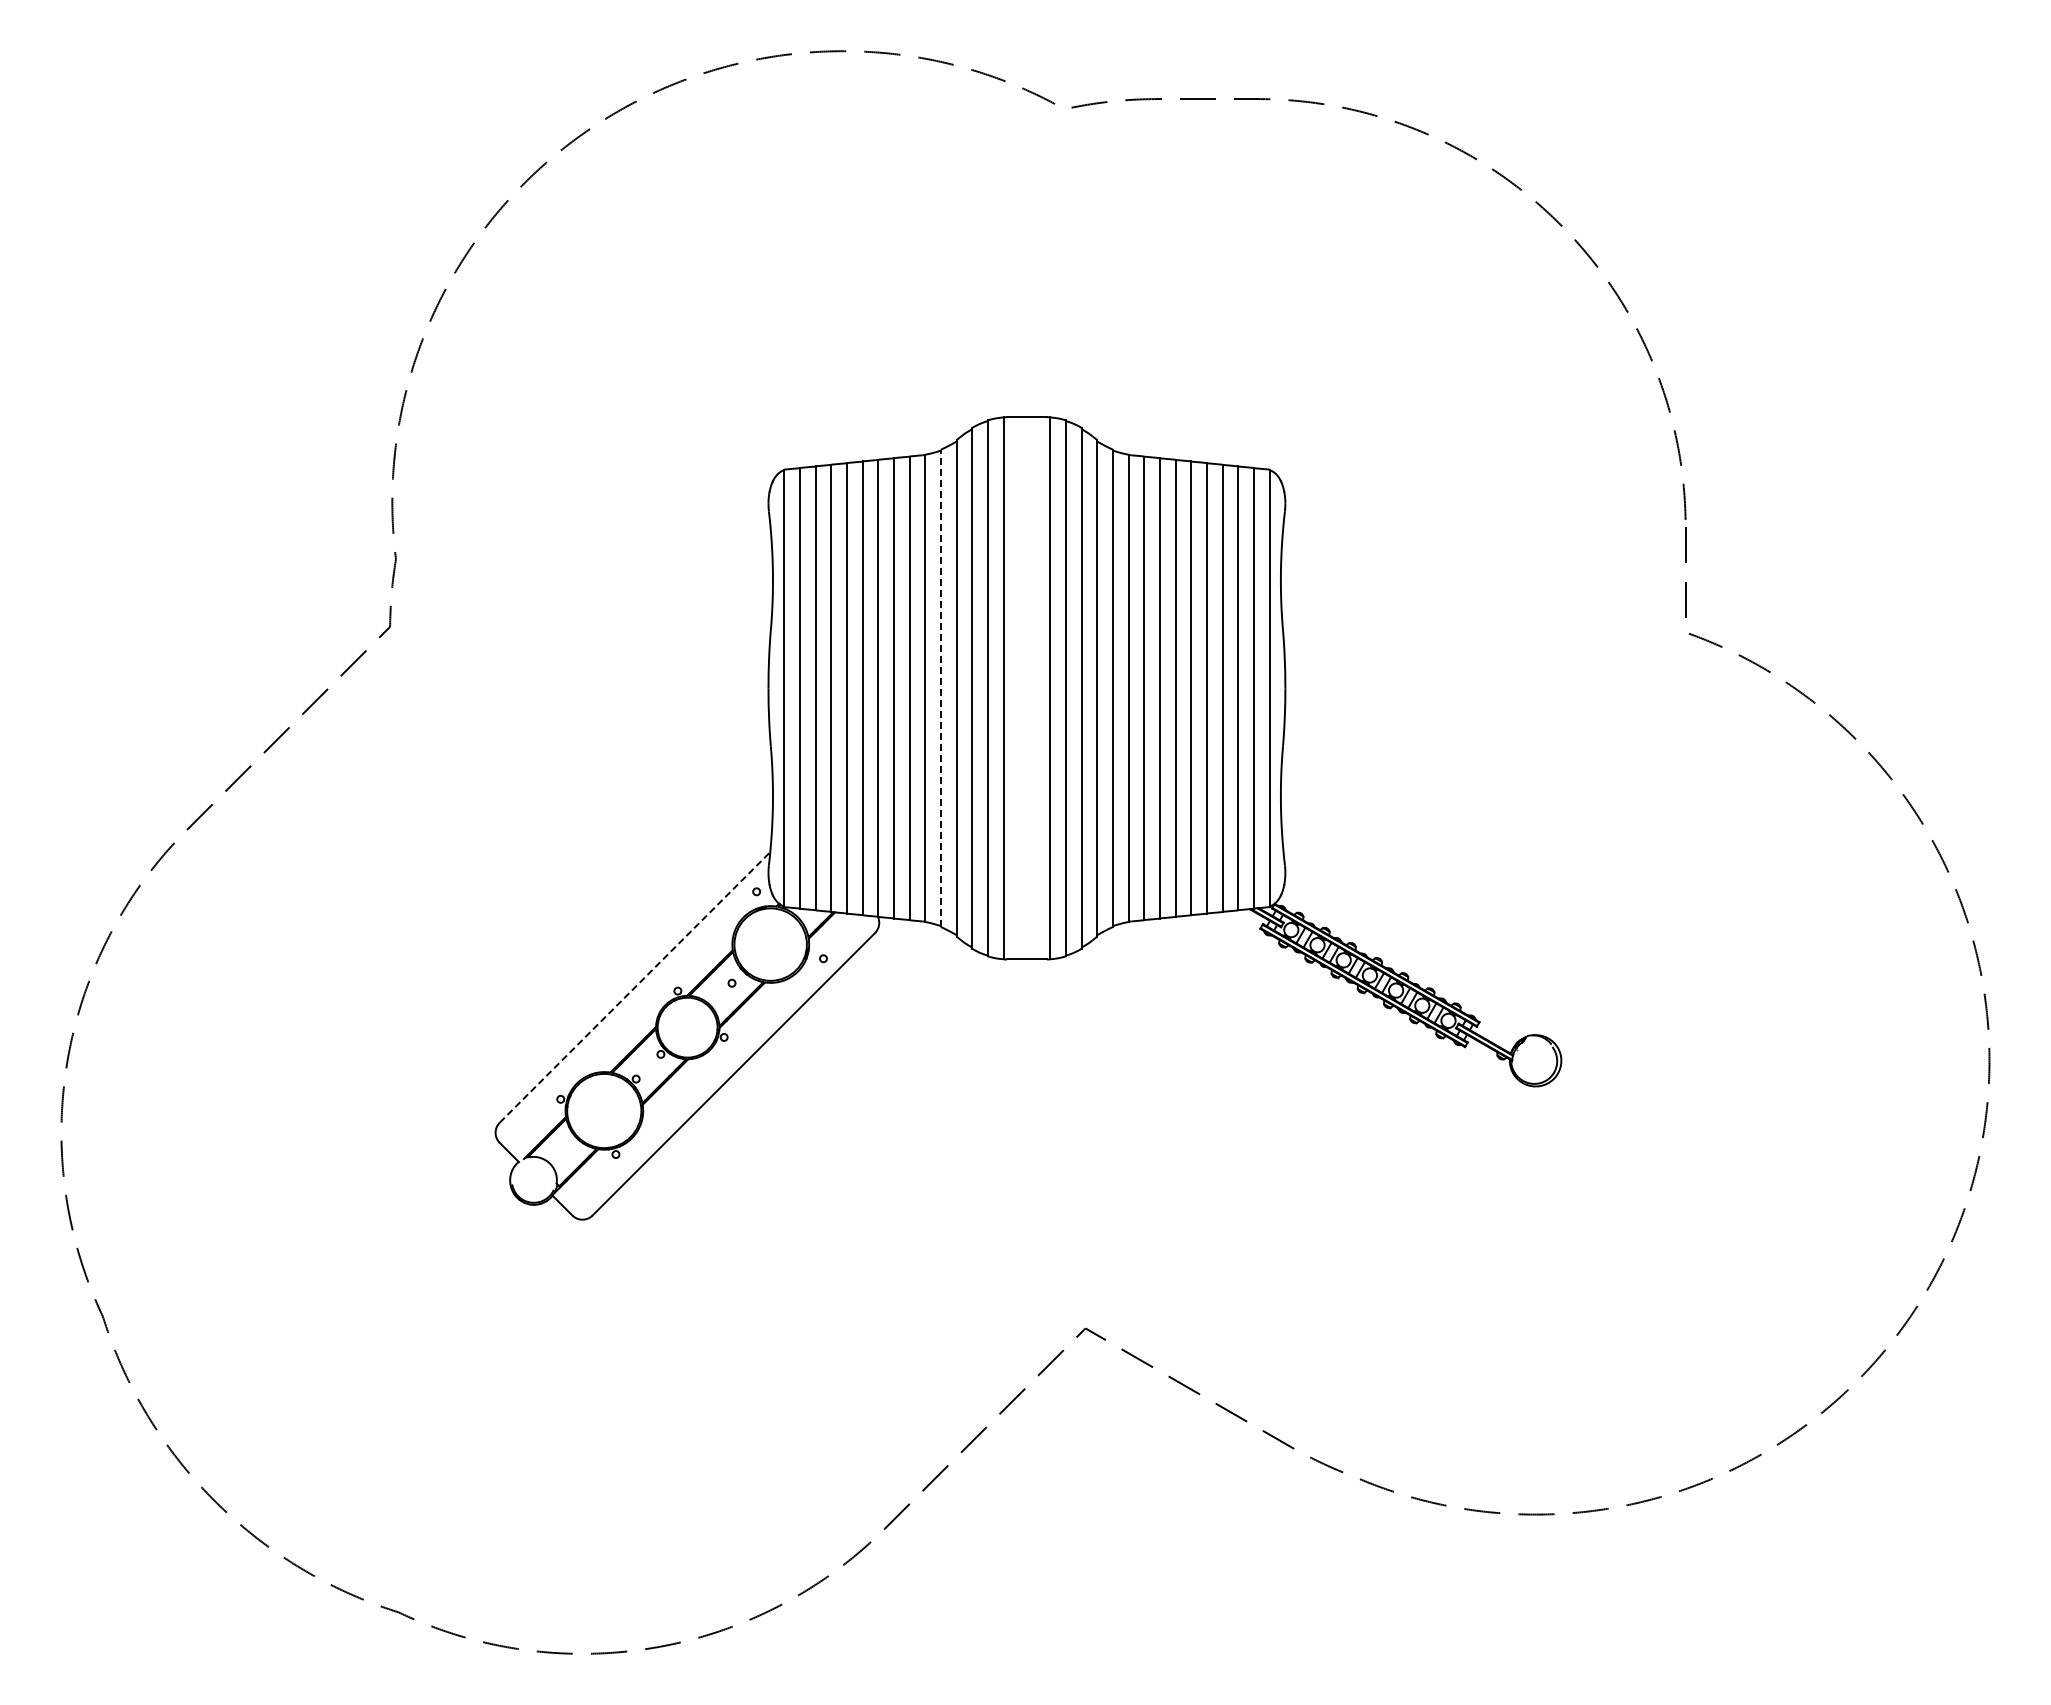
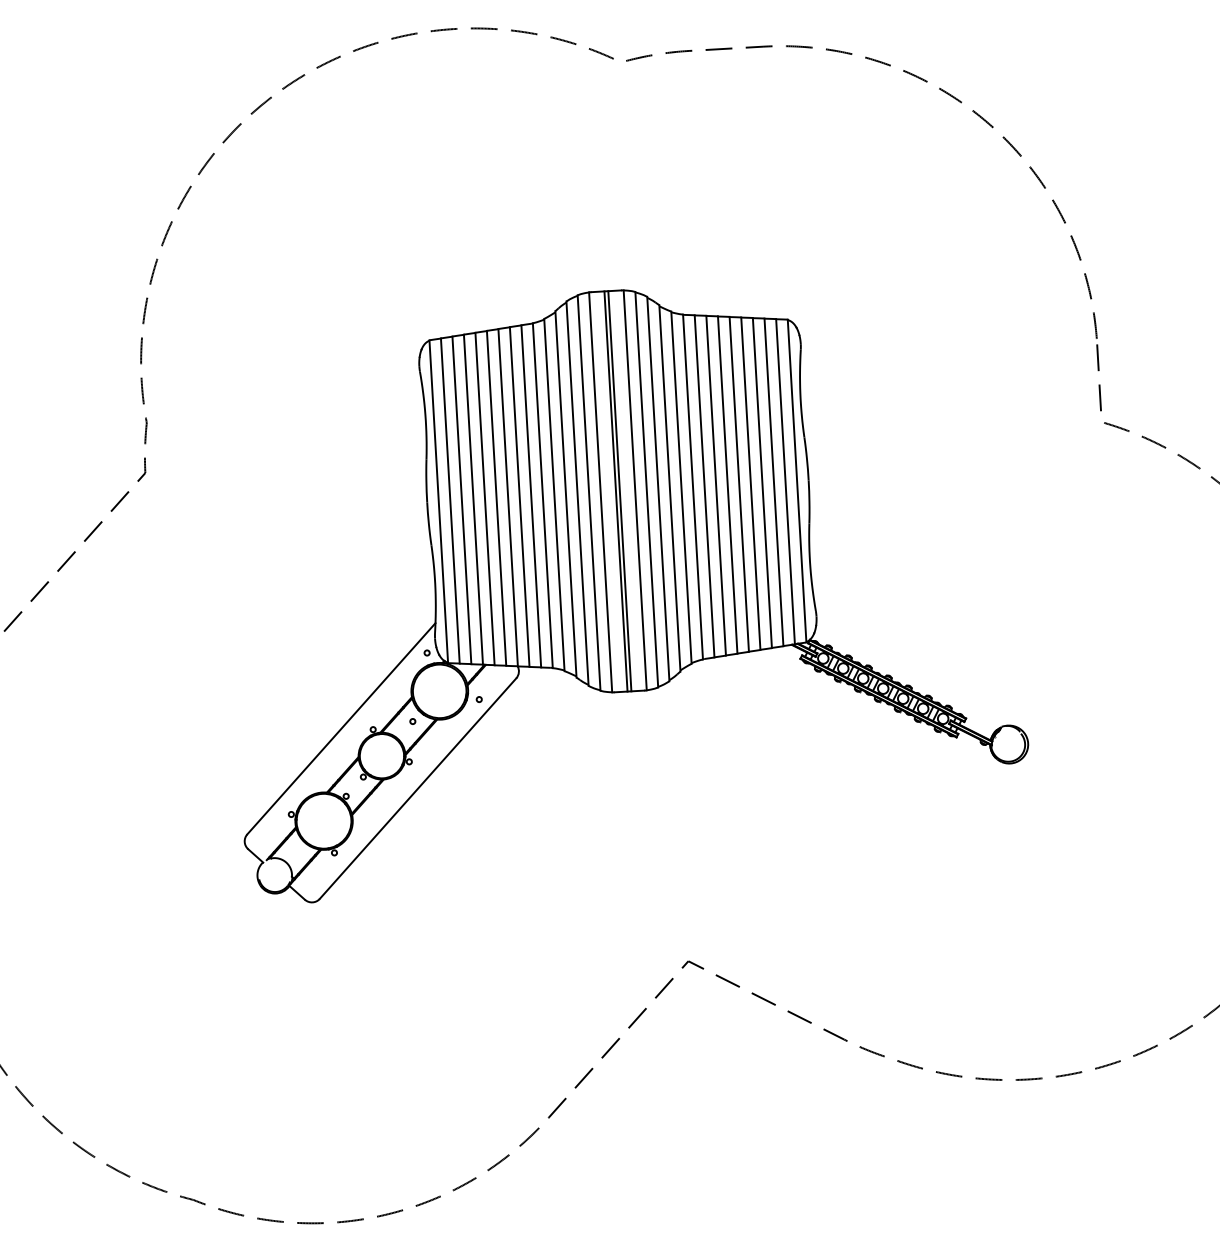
line: (940, 688) -> (554, 495), dashed -> solid
line: (1024, 688) -> (616, 491), added
line: (1029, 688) -> (619, 491), added
line: (635, 987) -> (341, 728), dashed -> solid

